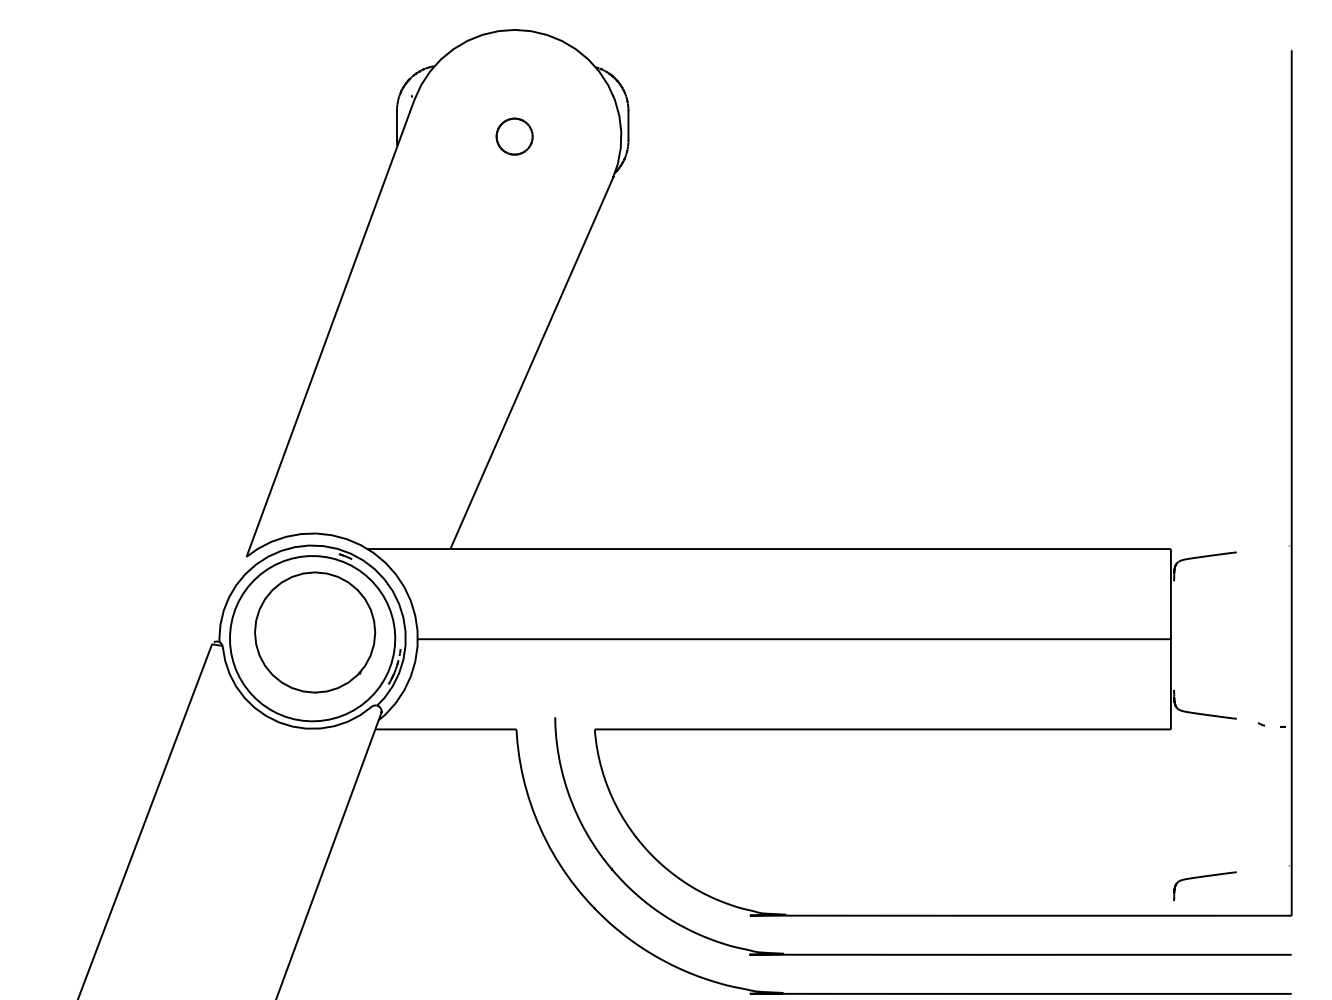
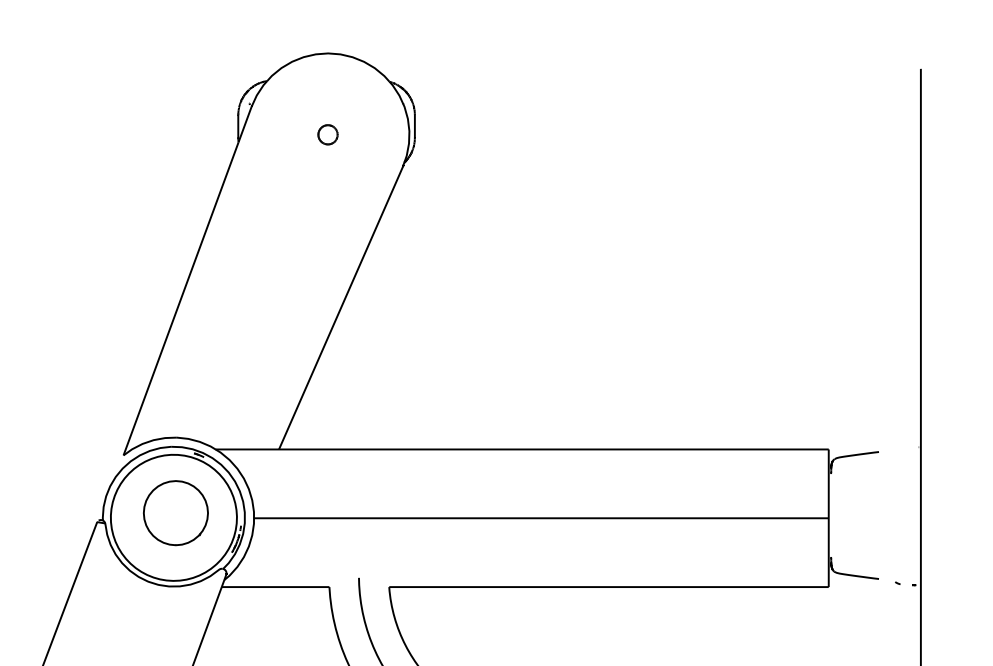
part: (514, 136) -> (327, 134), size x0.7
part: (315, 632) -> (176, 513), size x0.7

